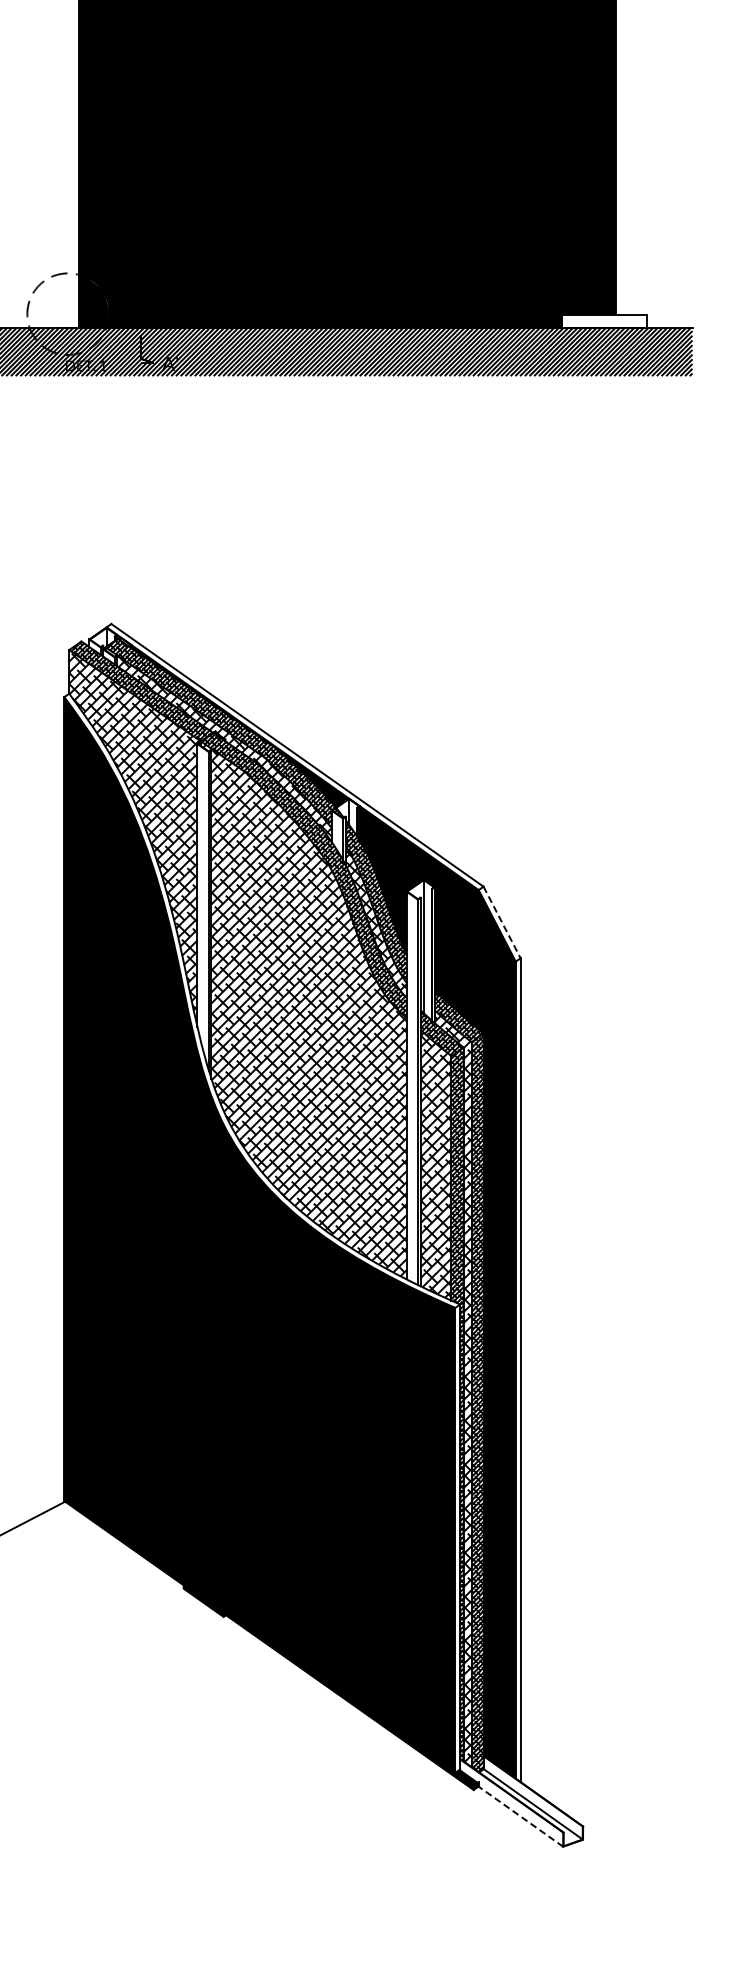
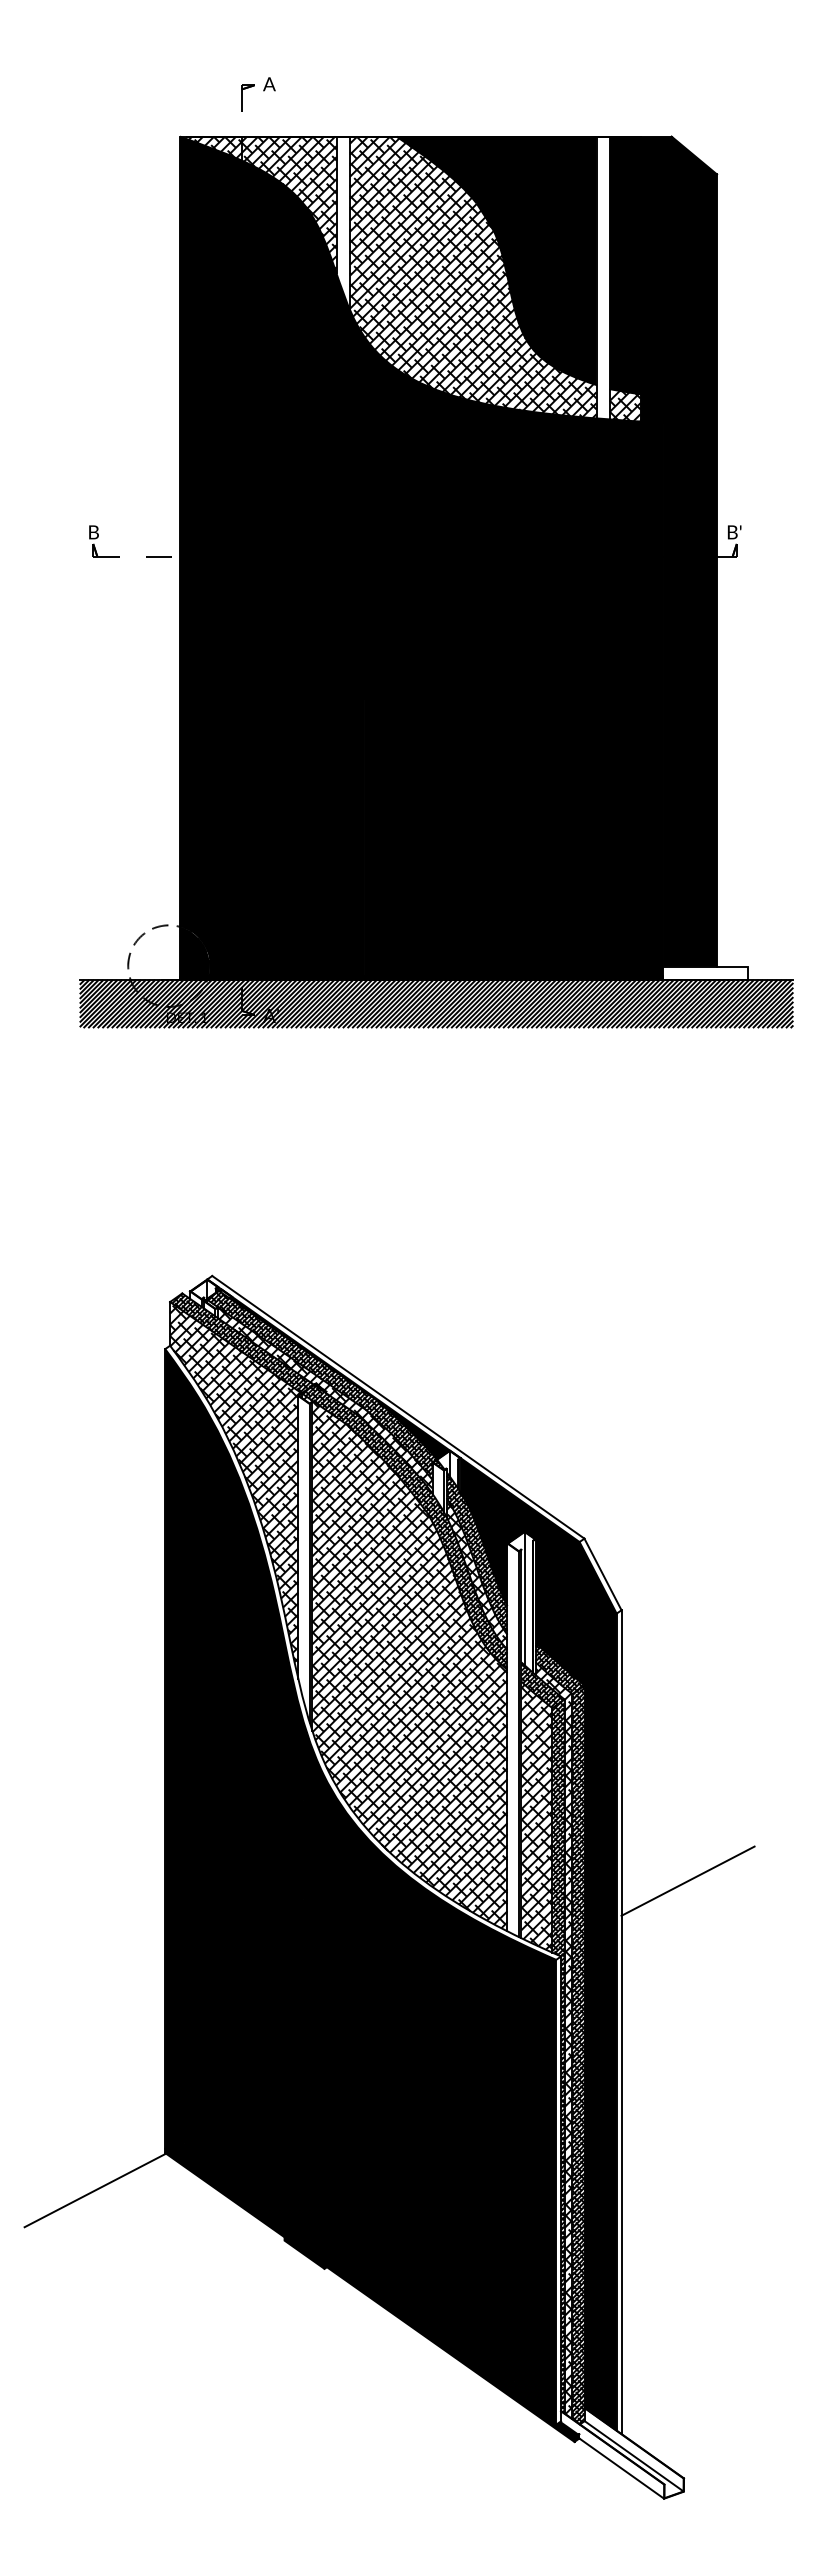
line: (502, 922) -> (603, 1574), dashed -> solid
line: (586, 1228) -> (687, 1880), added
line: (520, 1816) -> (621, 2468), dashed -> solid

